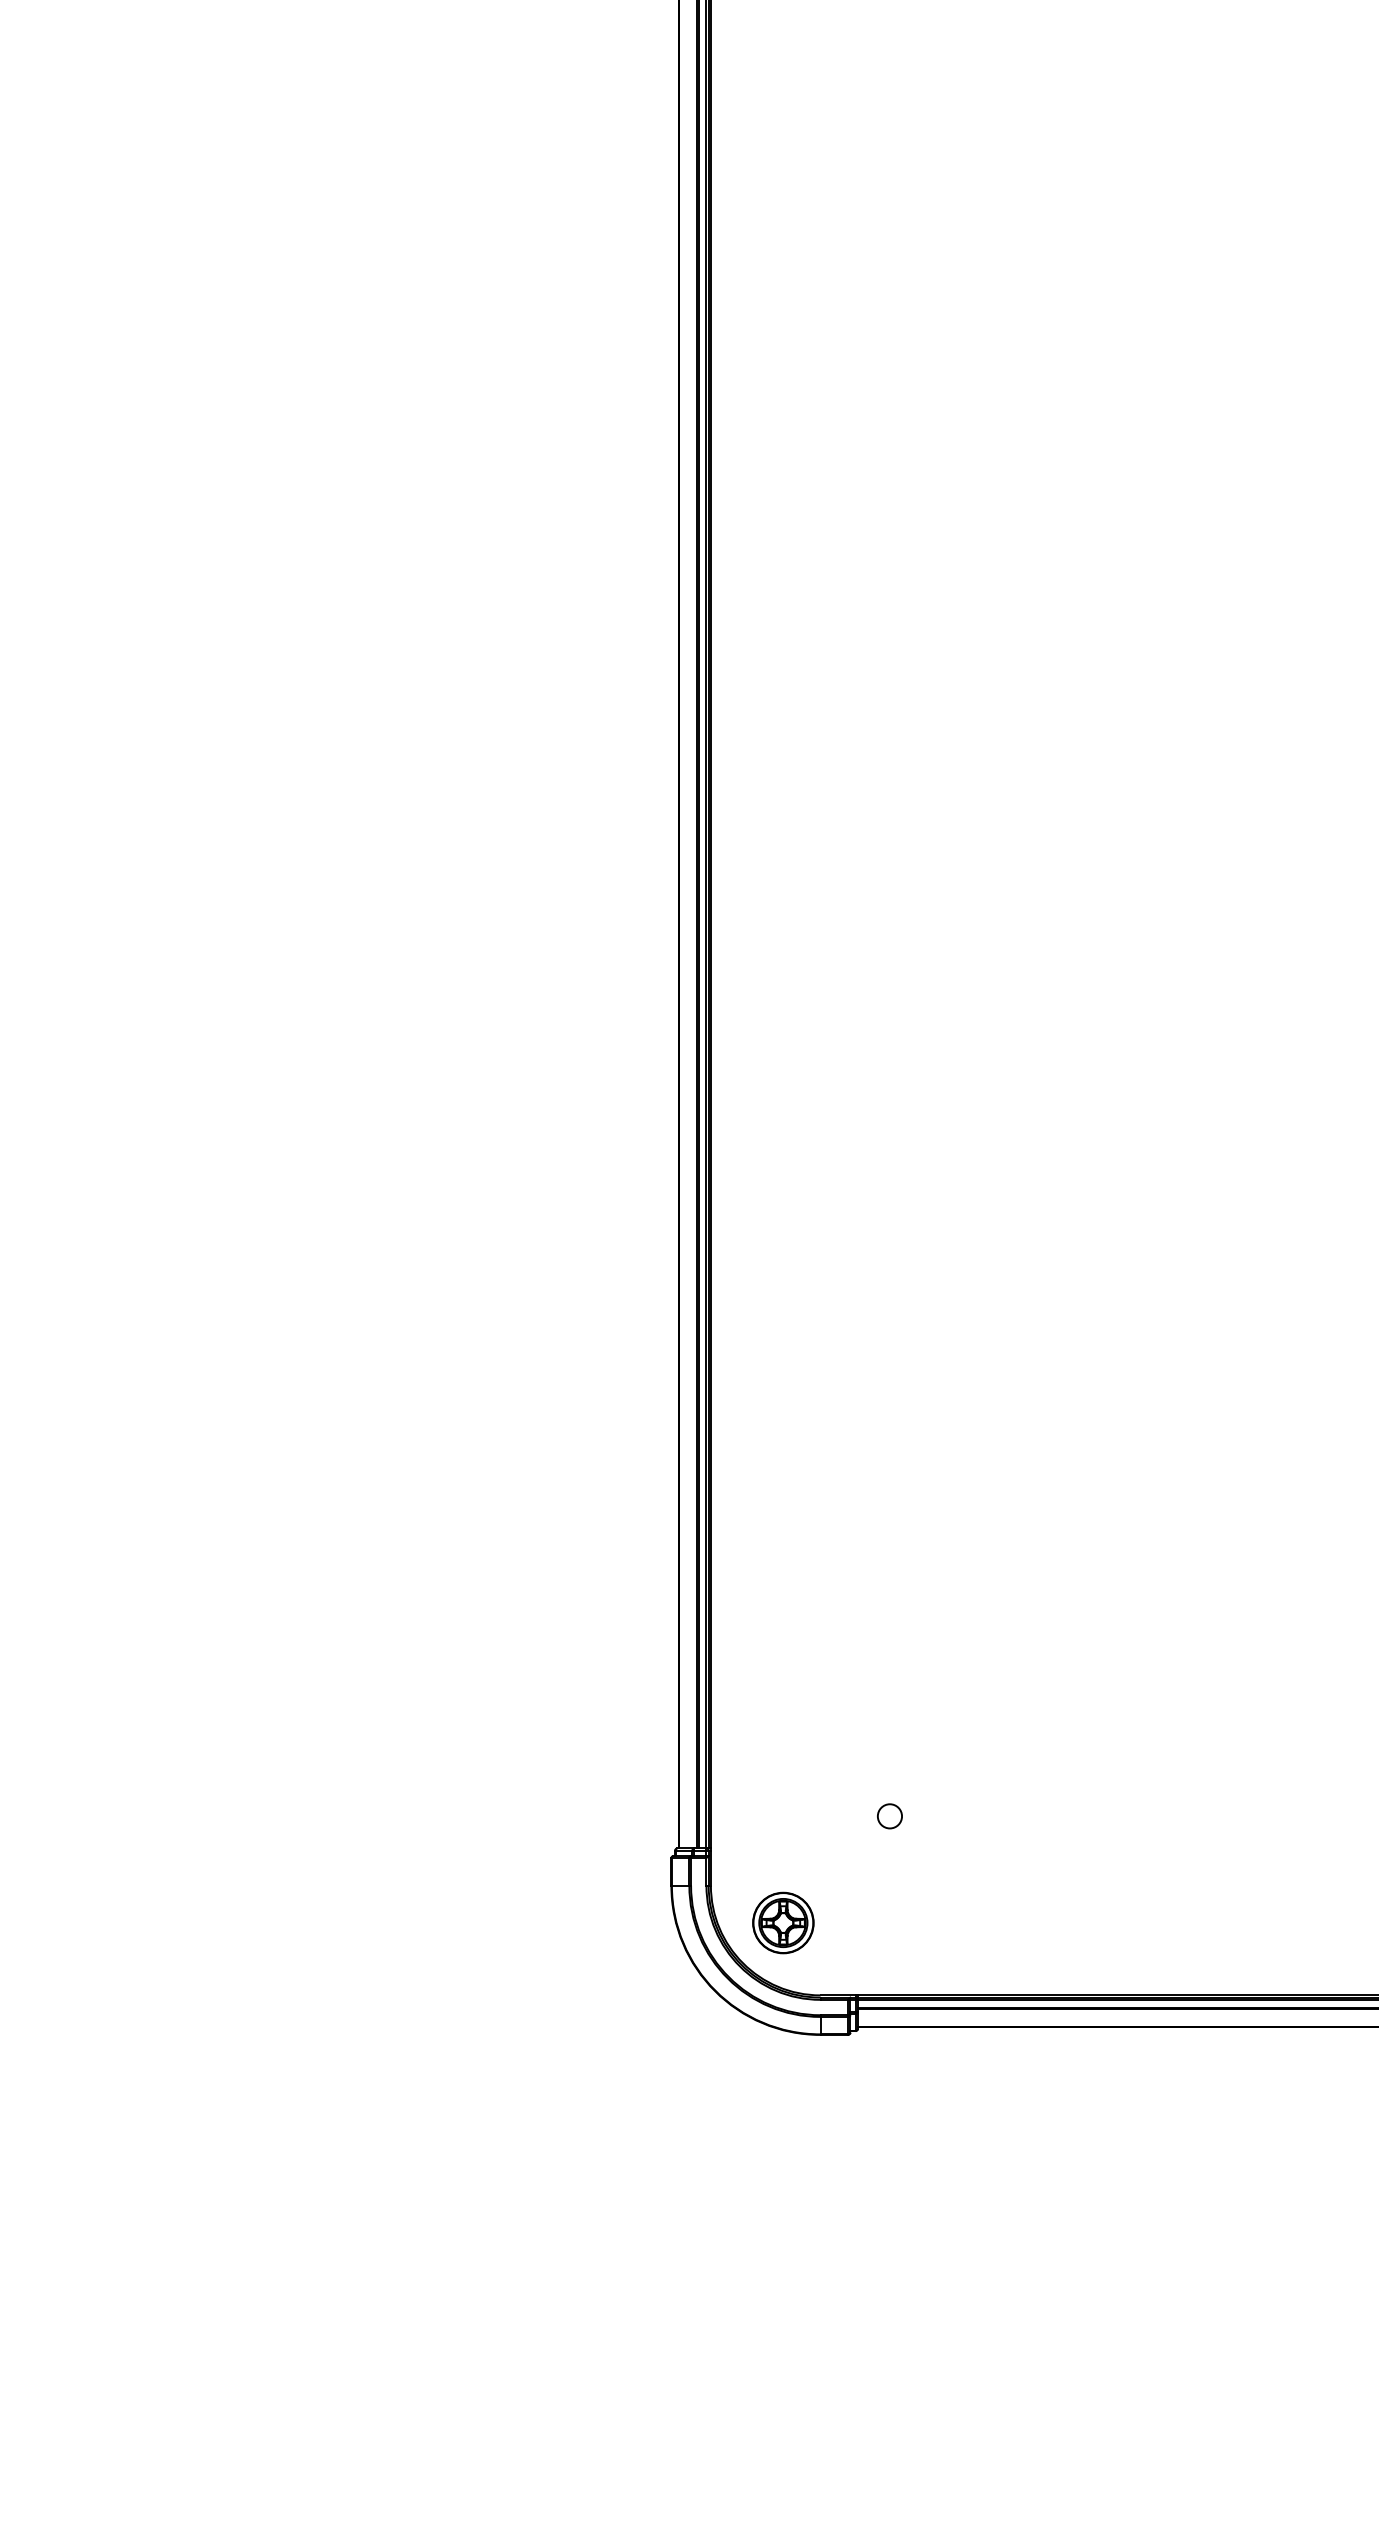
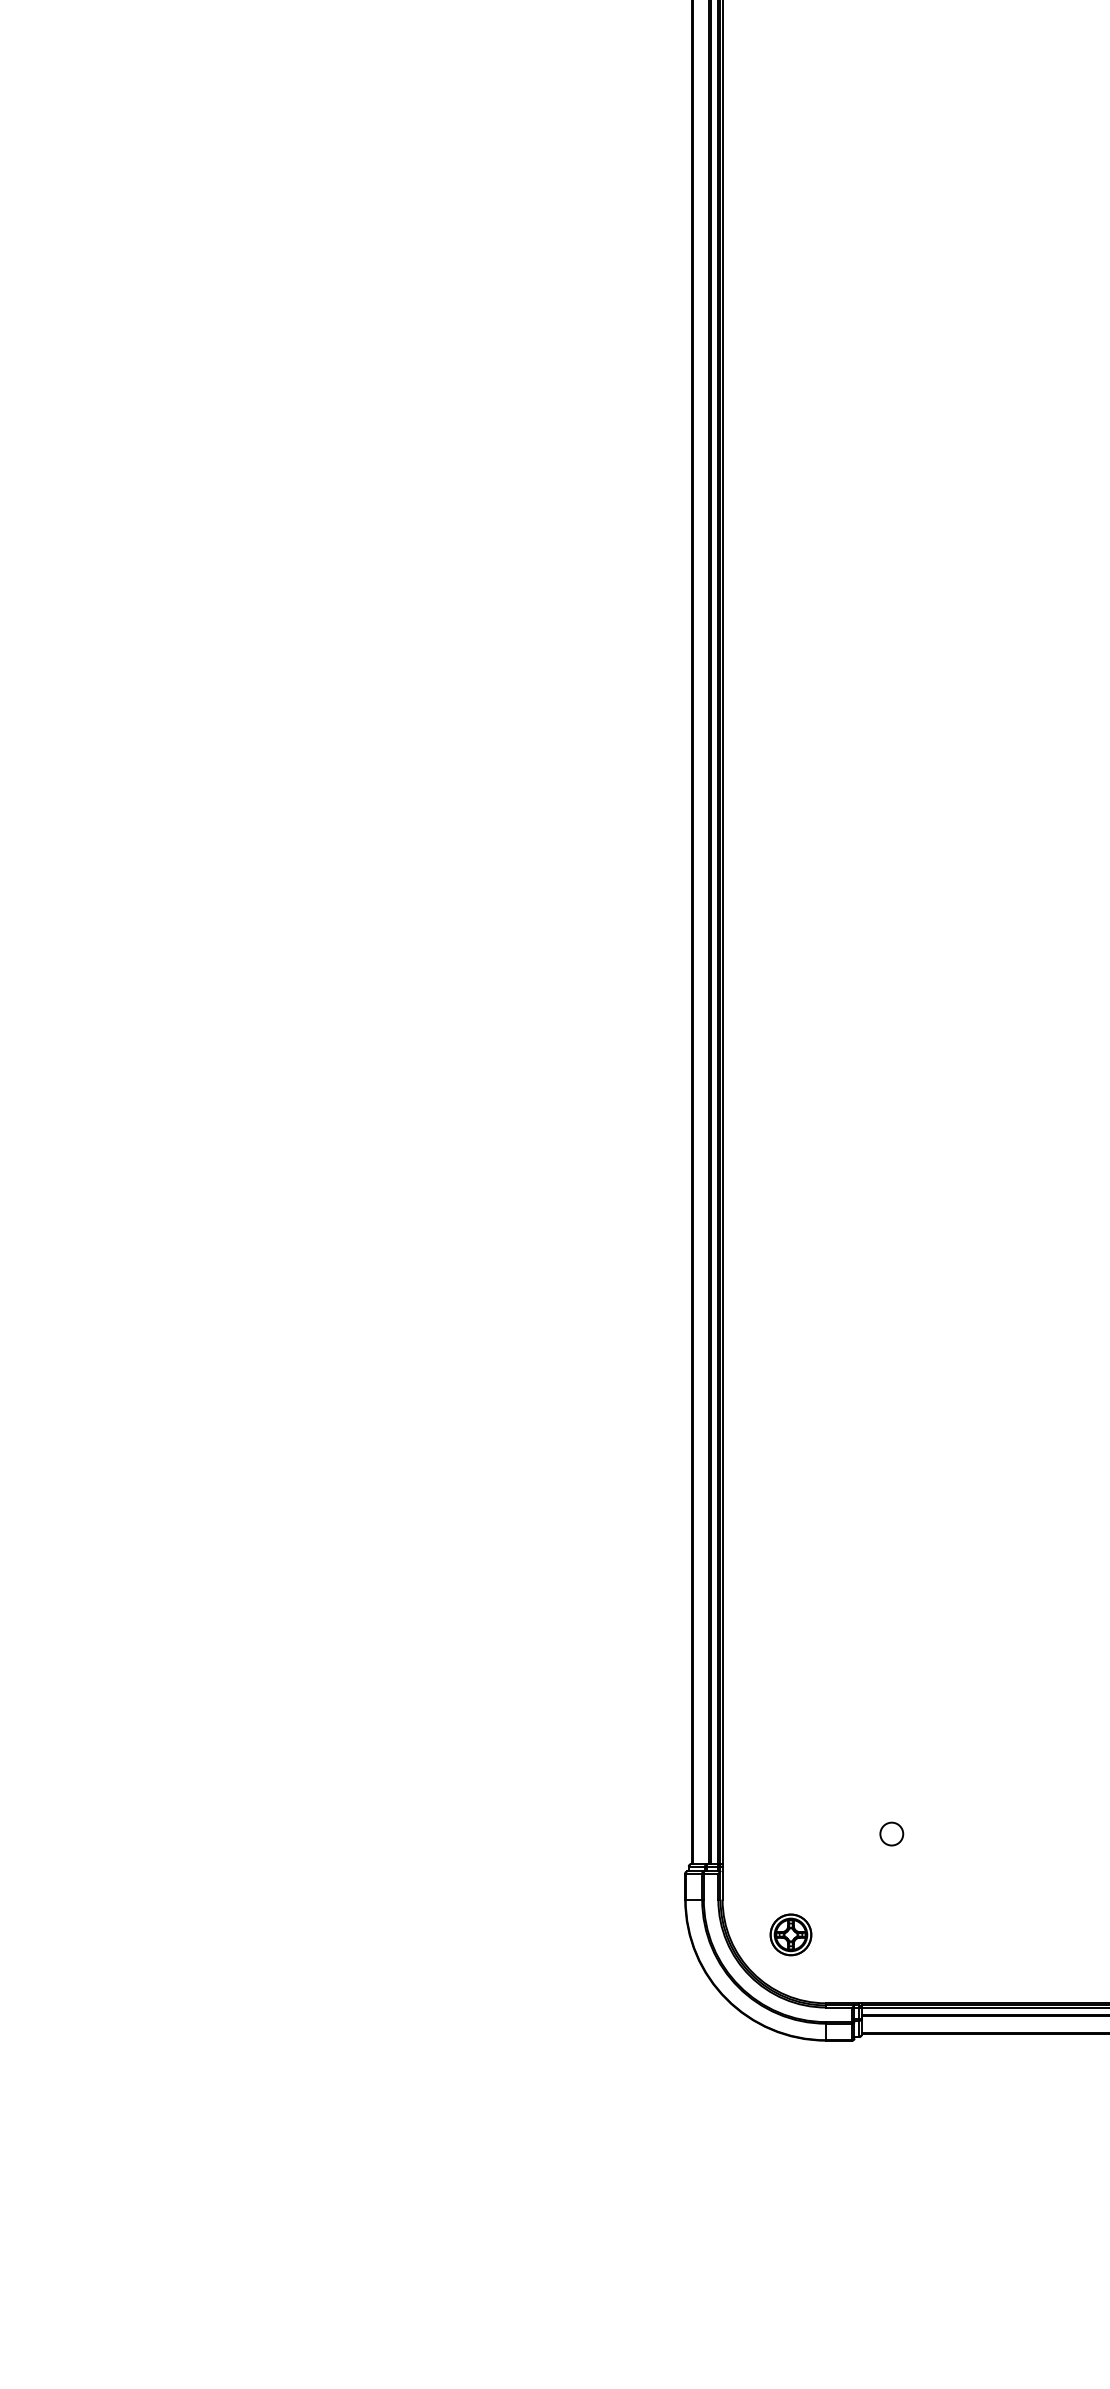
part: (782, 1922) -> (790, 1934), size x0.71

